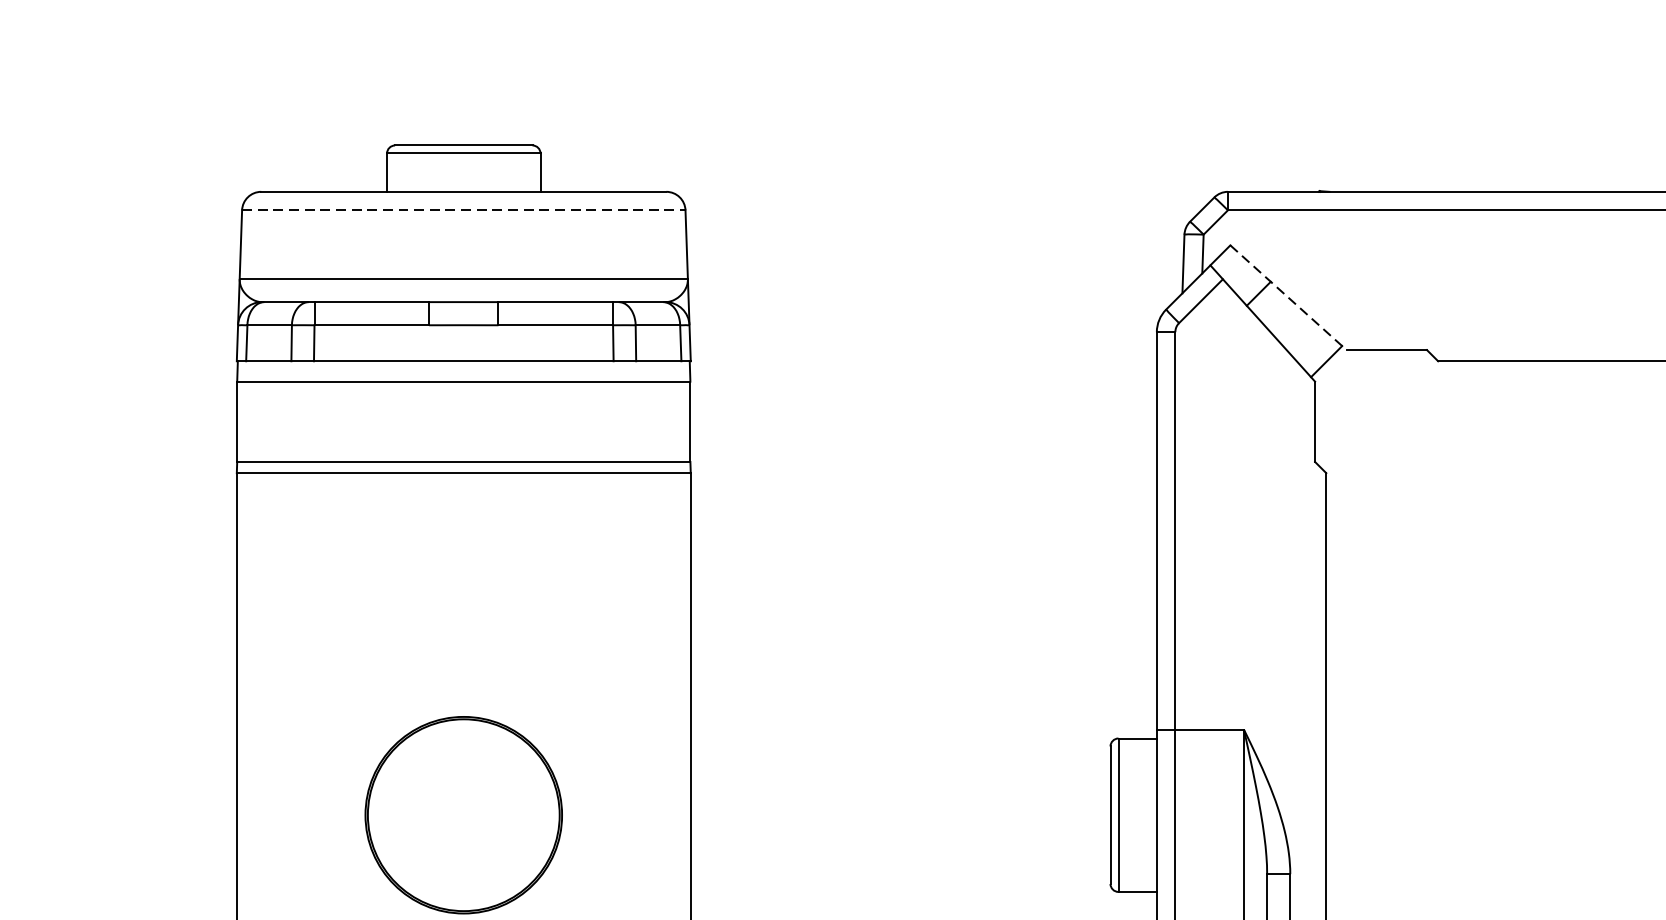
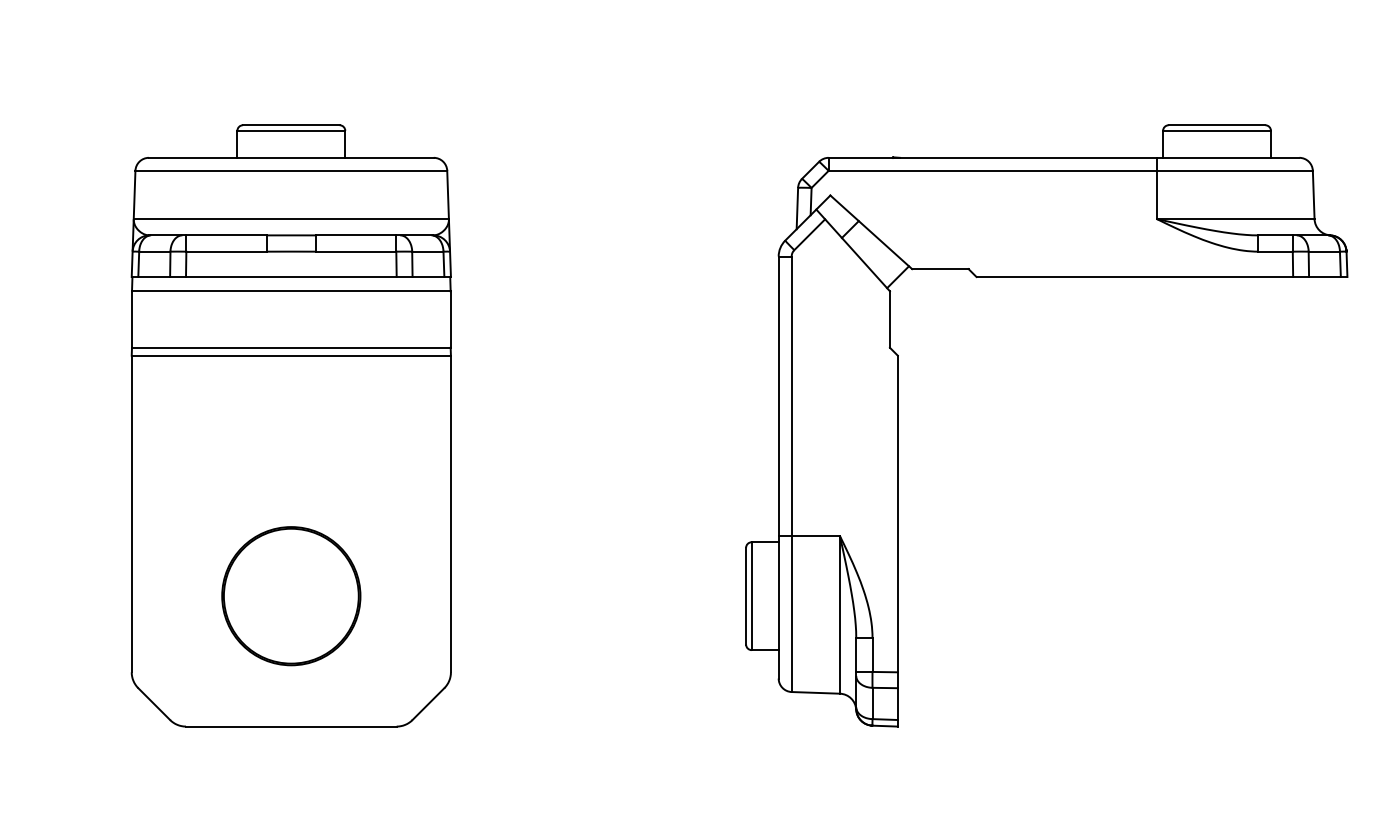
line: (464, 209) -> (291, 170), dashed -> solid
line: (1288, 298) -> (871, 232), dashed -> solid

